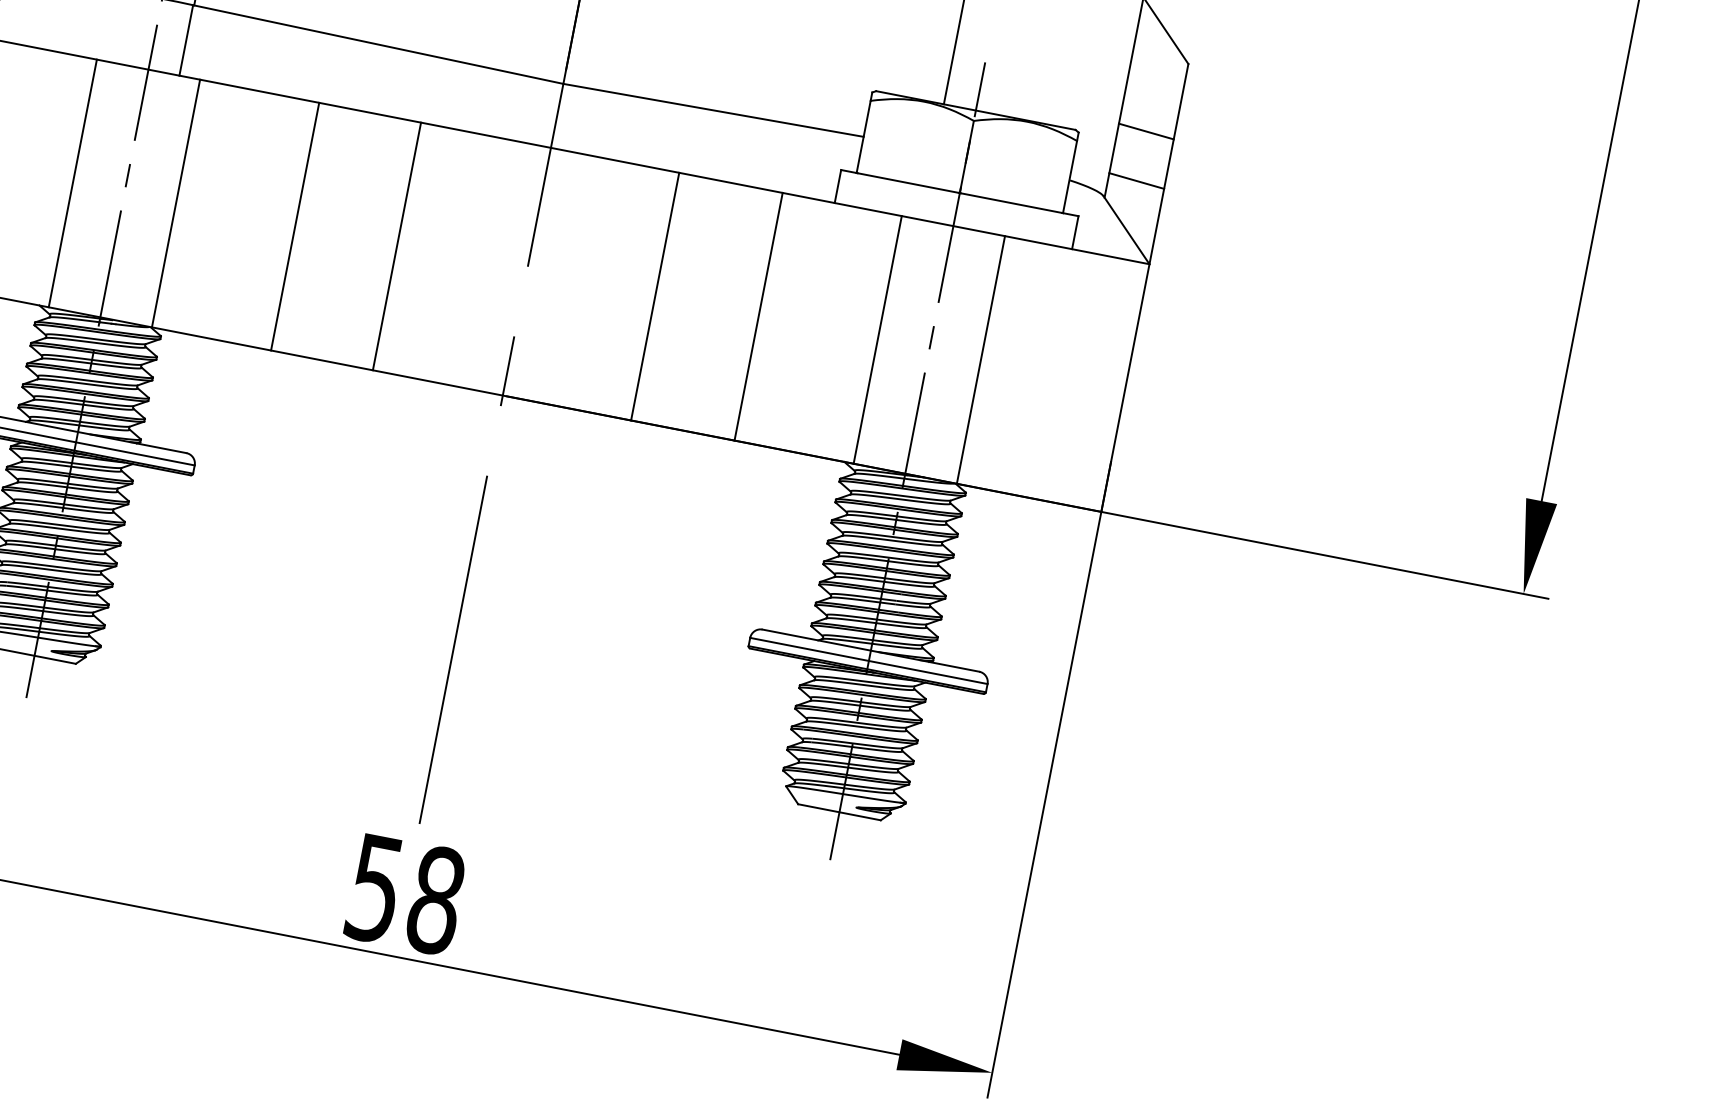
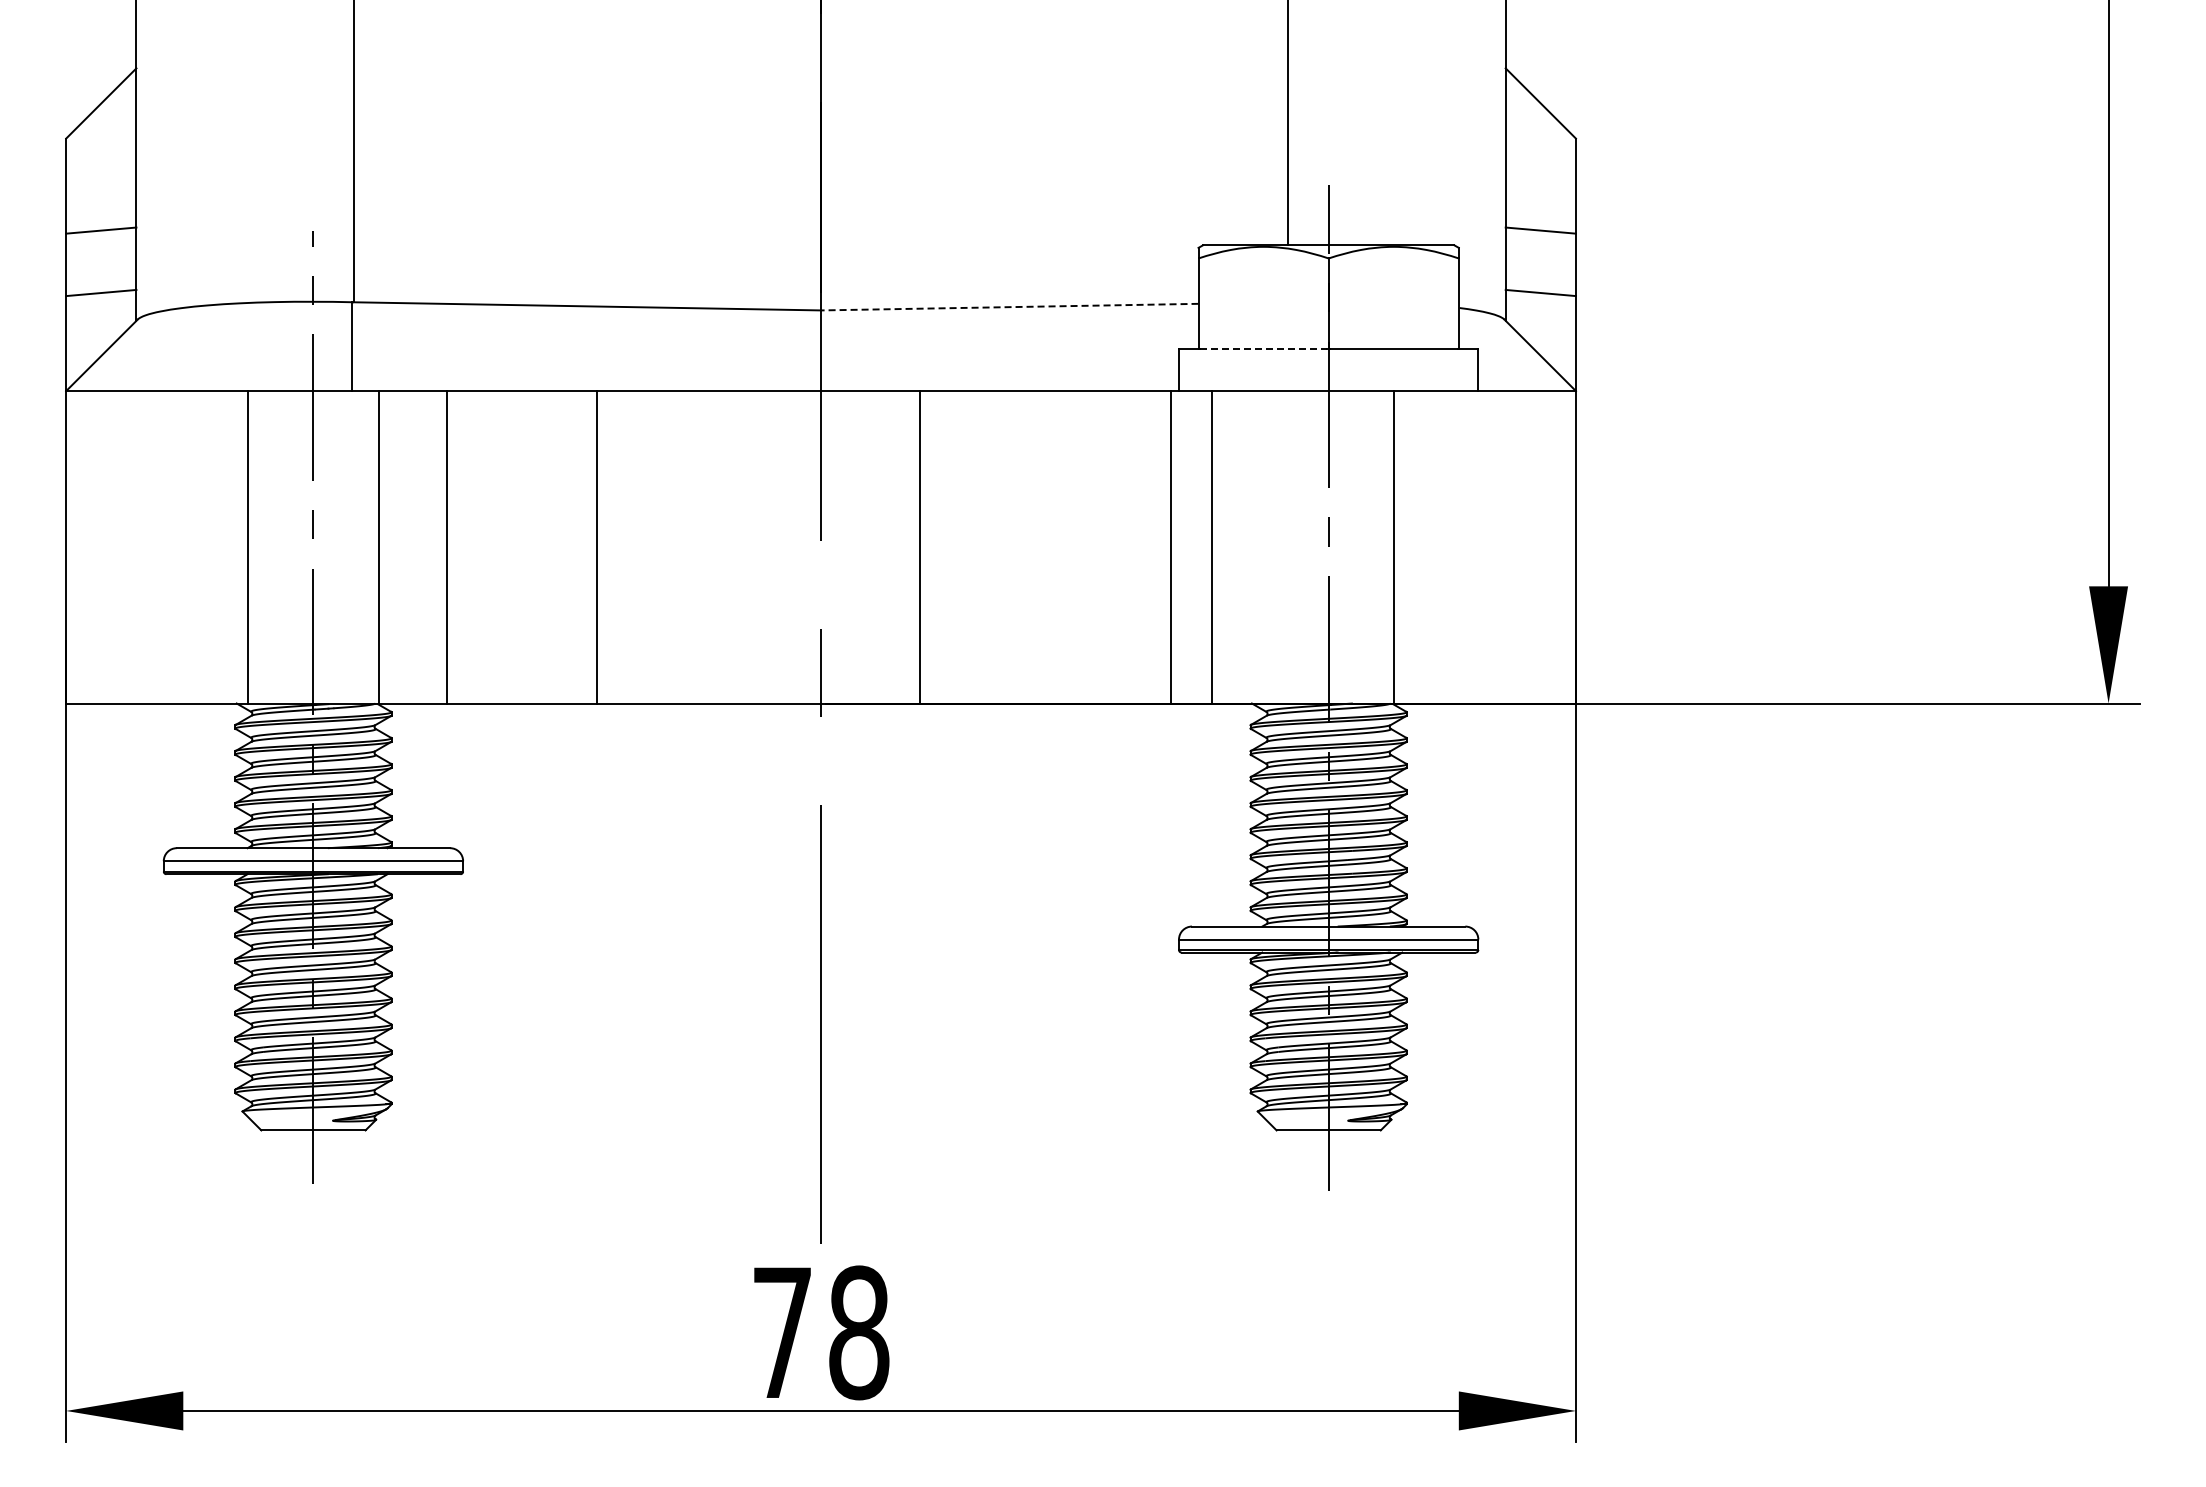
line: (713, 110) -> (1009, 307), solid -> dashed
line: (908, 183) -> (1263, 349), solid -> dashed
line: (294, 226) -> (446, 547), moved
line: (397, 246) -> (597, 547), moved
line: (654, 296) -> (919, 547), moved
line: (758, 316) -> (1171, 547), moved
line: (877, 340) -> (1211, 547), moved
text: (374, 888) -> (781, 1333), 58 -> 78

